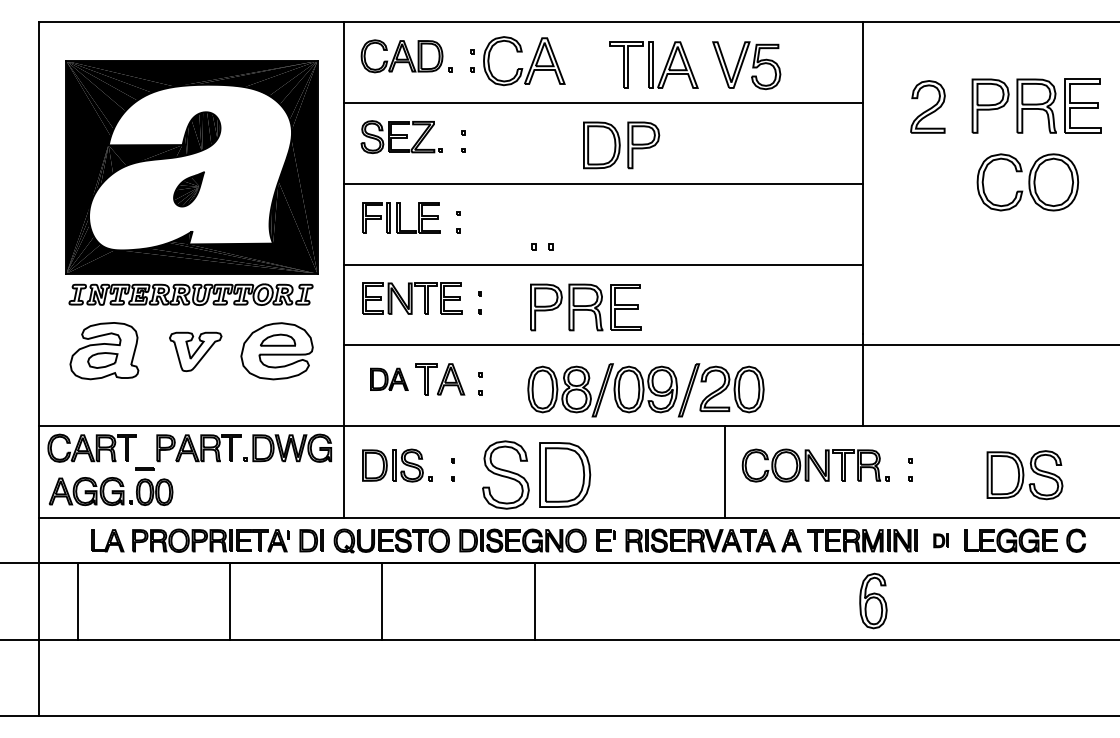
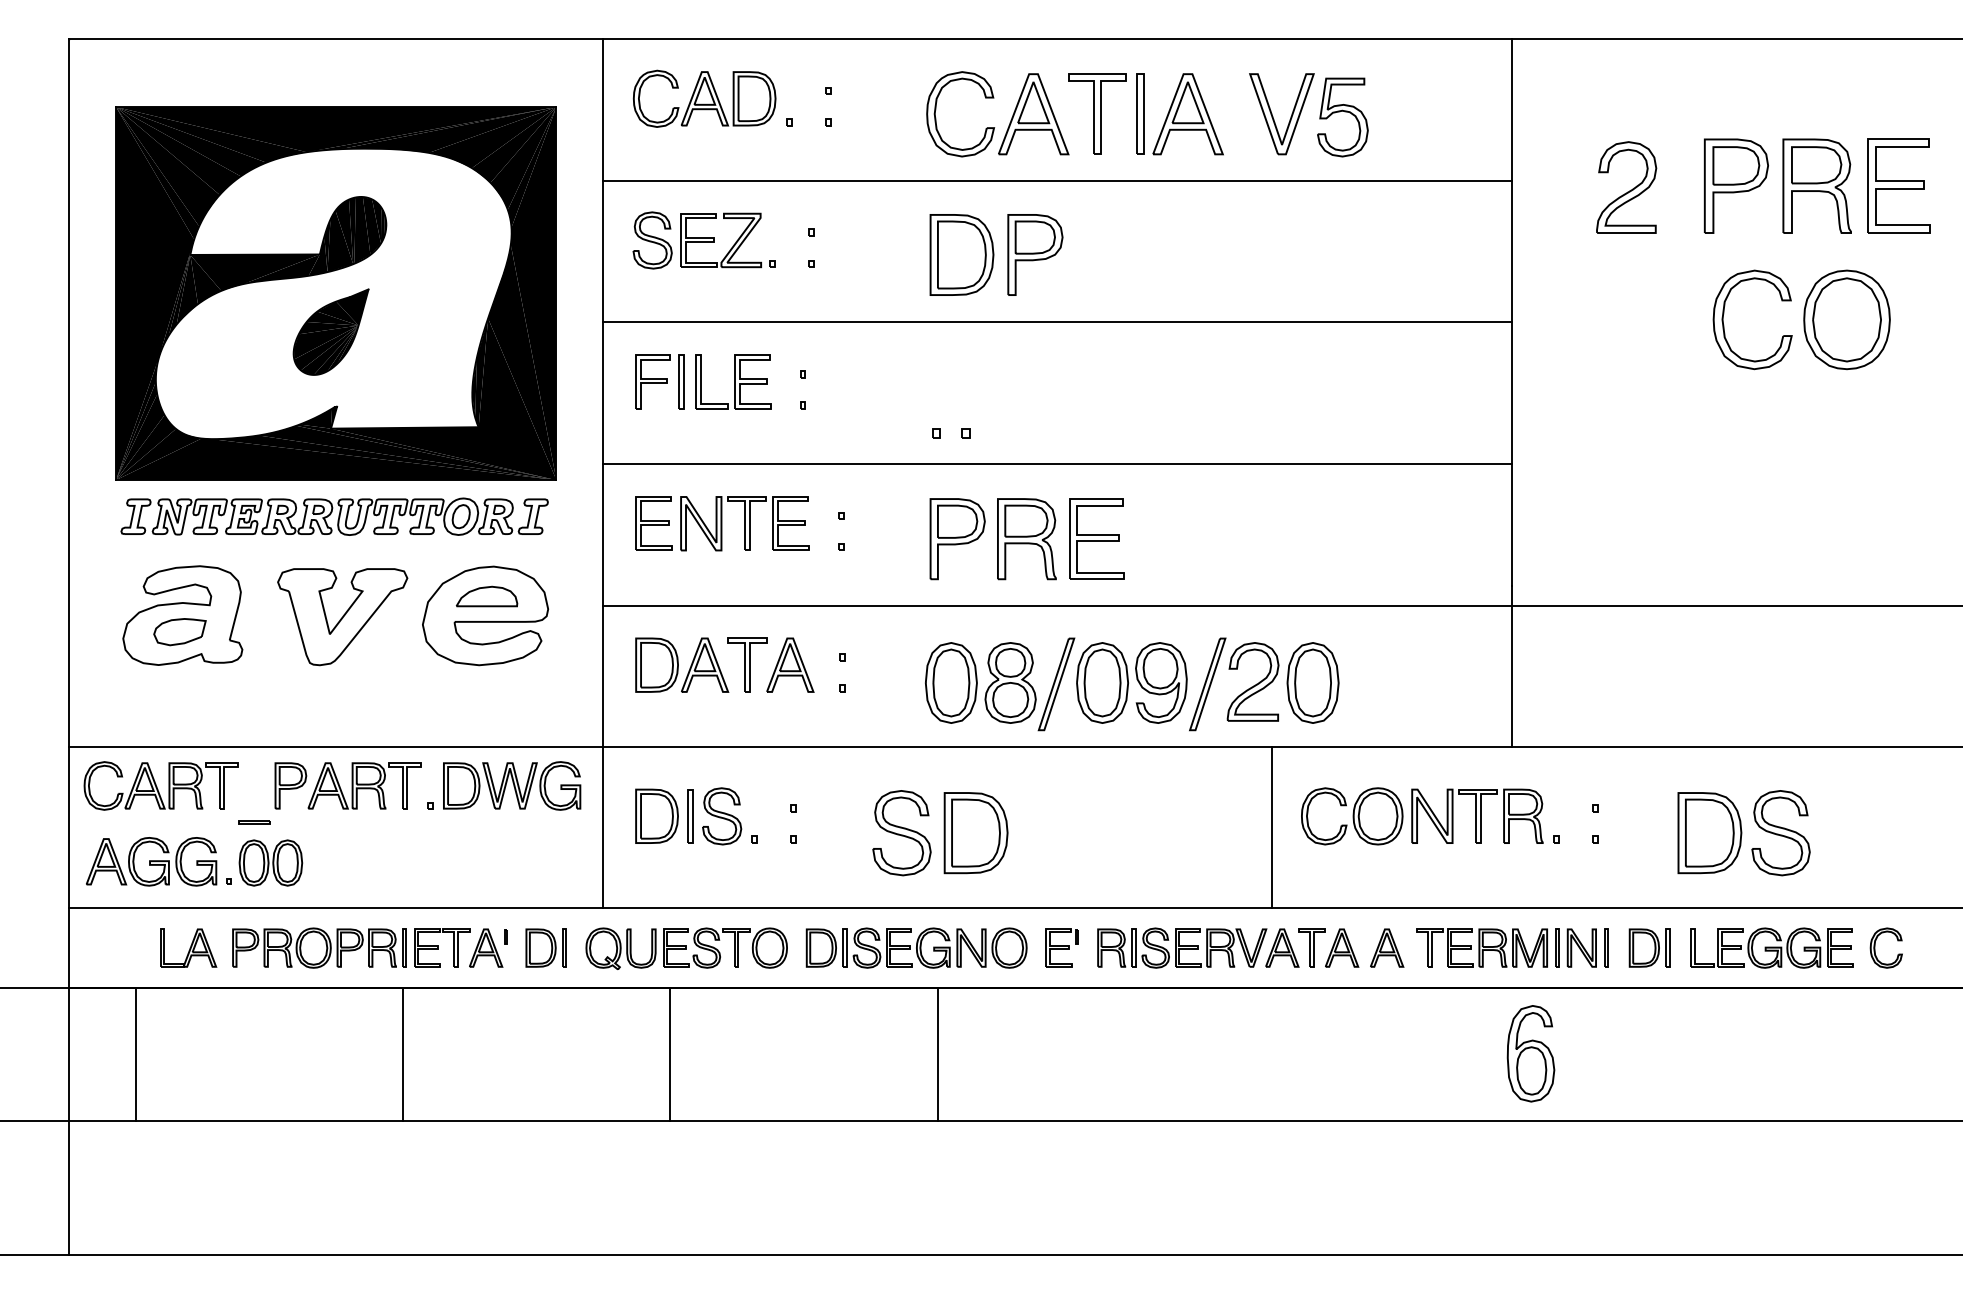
part: (523, 68) -> (996, 127), moved
part: (621, 145) -> (996, 255), moved
part: (188, 189) -> (330, 332), size x1.43
part: (195, 351) -> (342, 616), size x1.43
part: (389, 379) -> (682, 665), size x1.43
part: (536, 475) -> (940, 833), size x0.71
part: (1024, 475) -> (1743, 833), moved
part: (940, 540) -> (1648, 947), size x1.67

